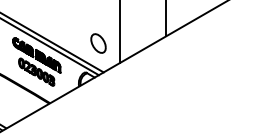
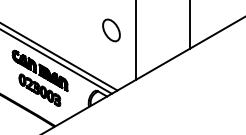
part: (98, 43) -> (111, 30), moved

